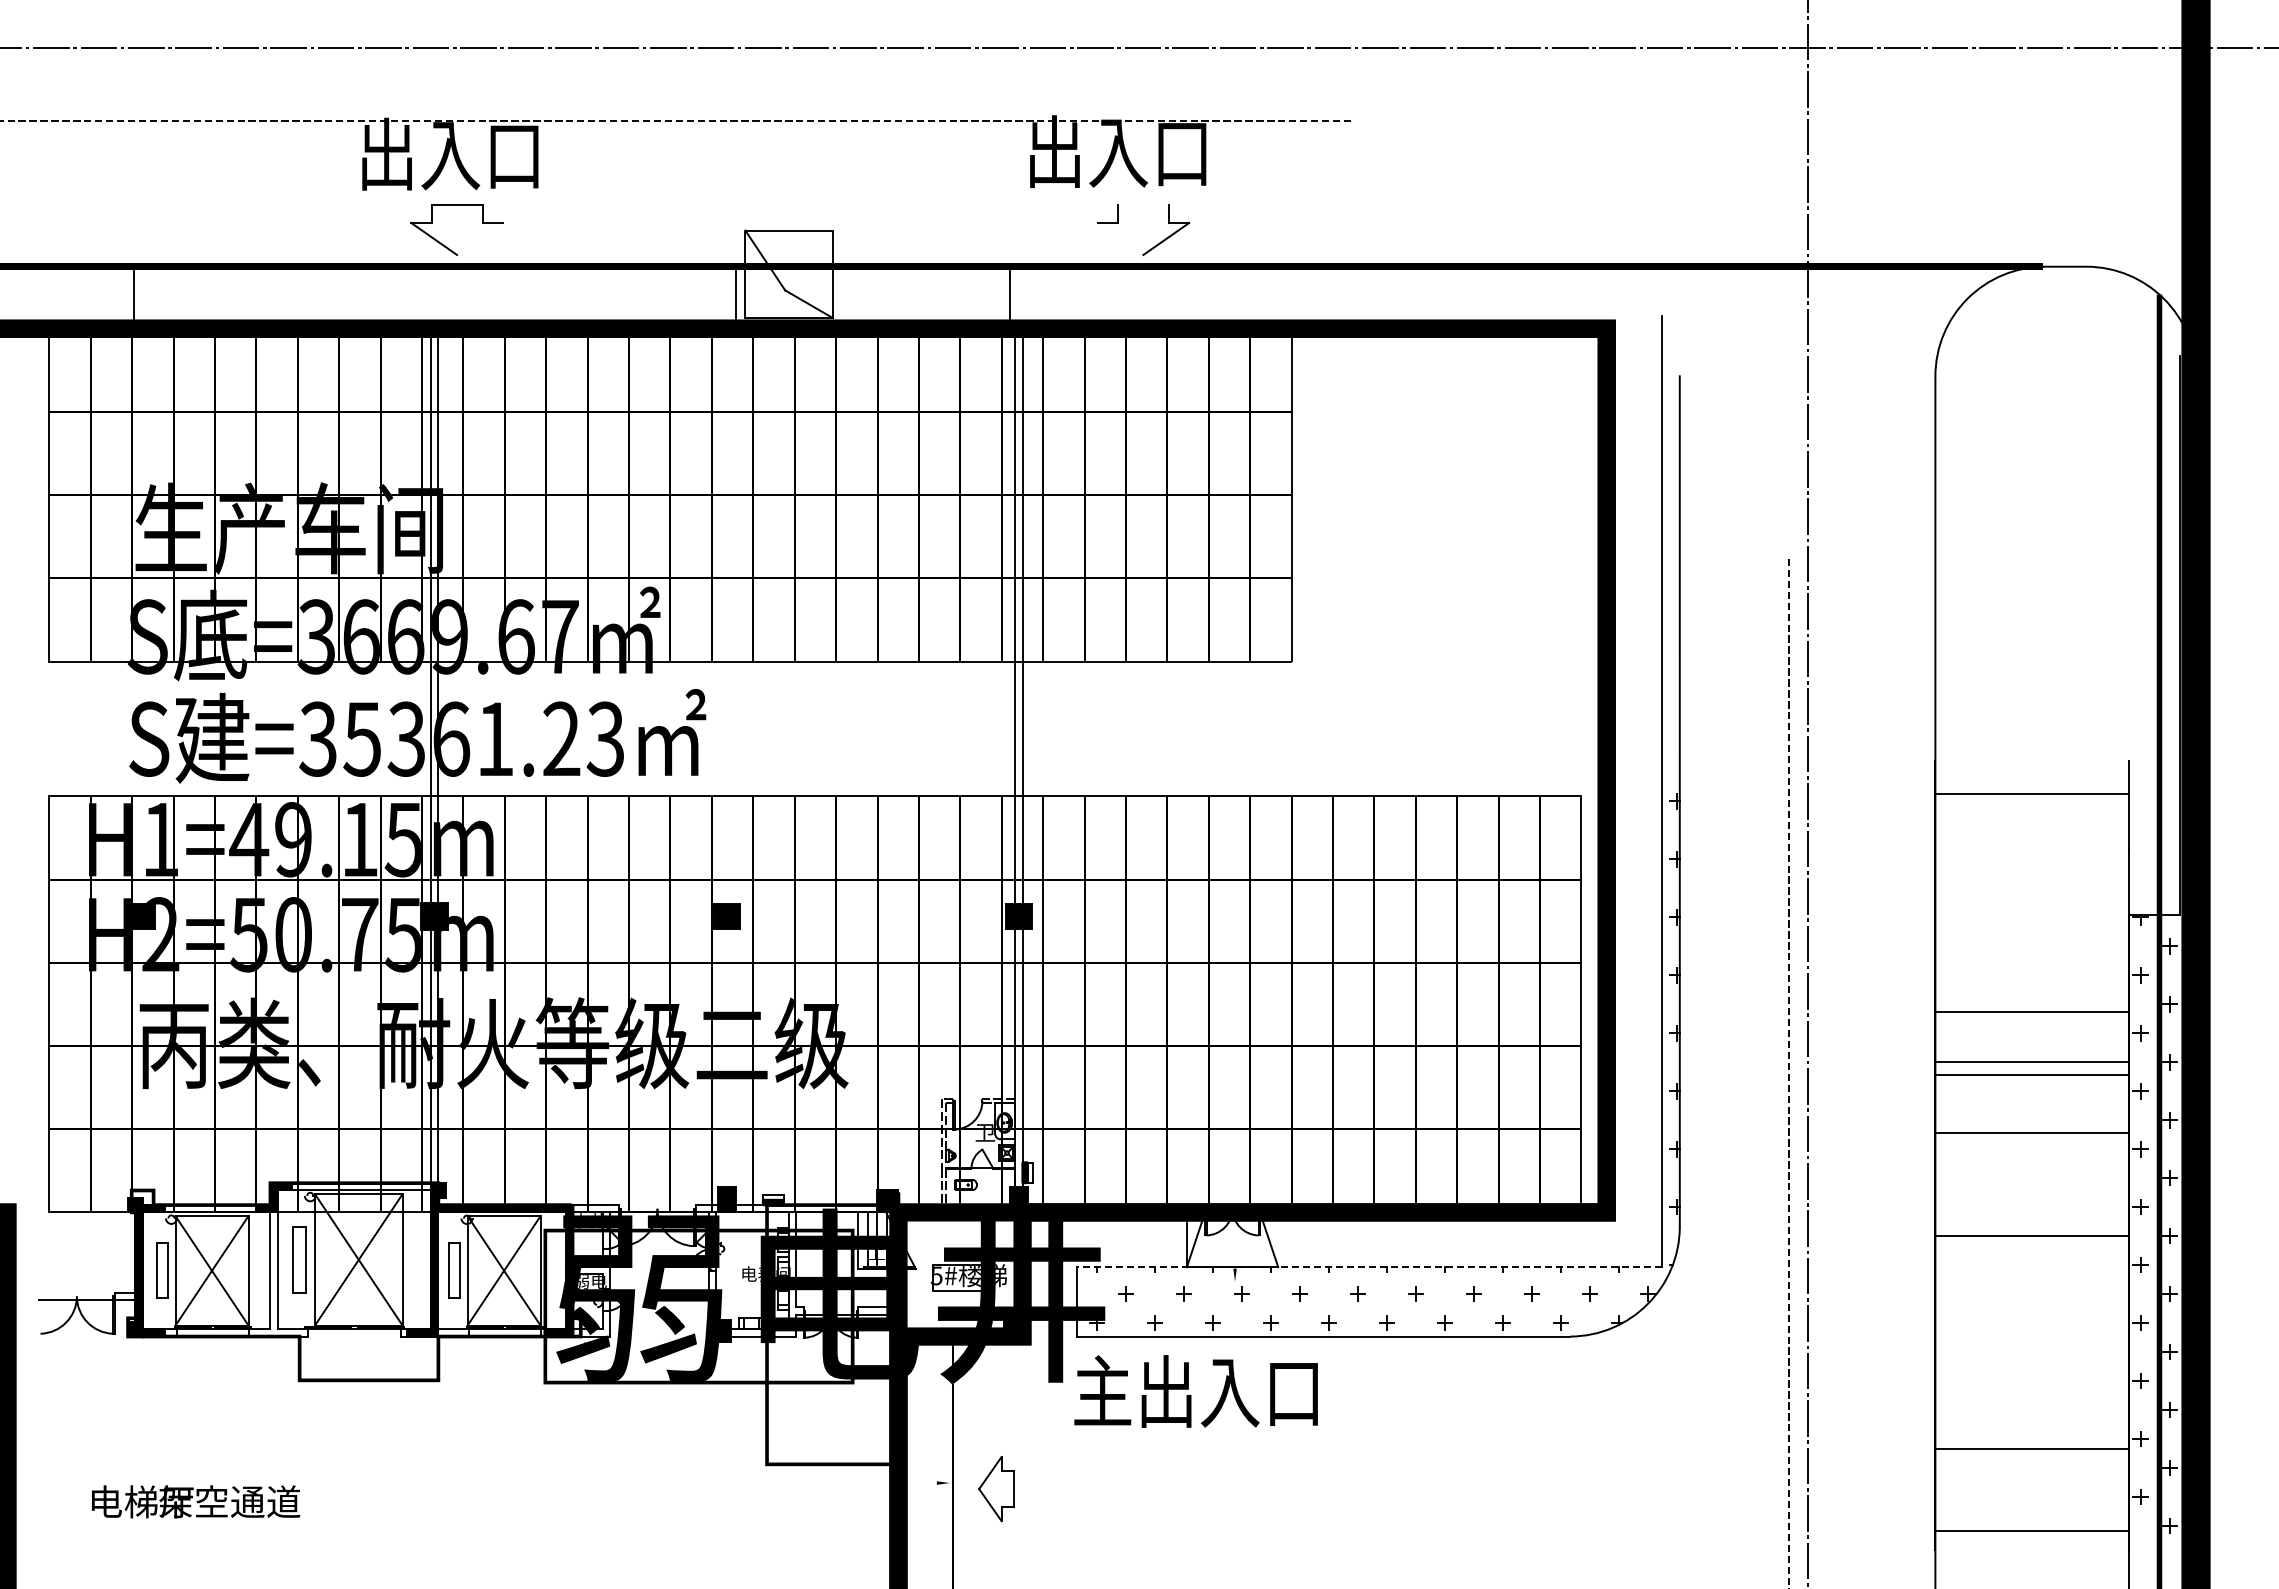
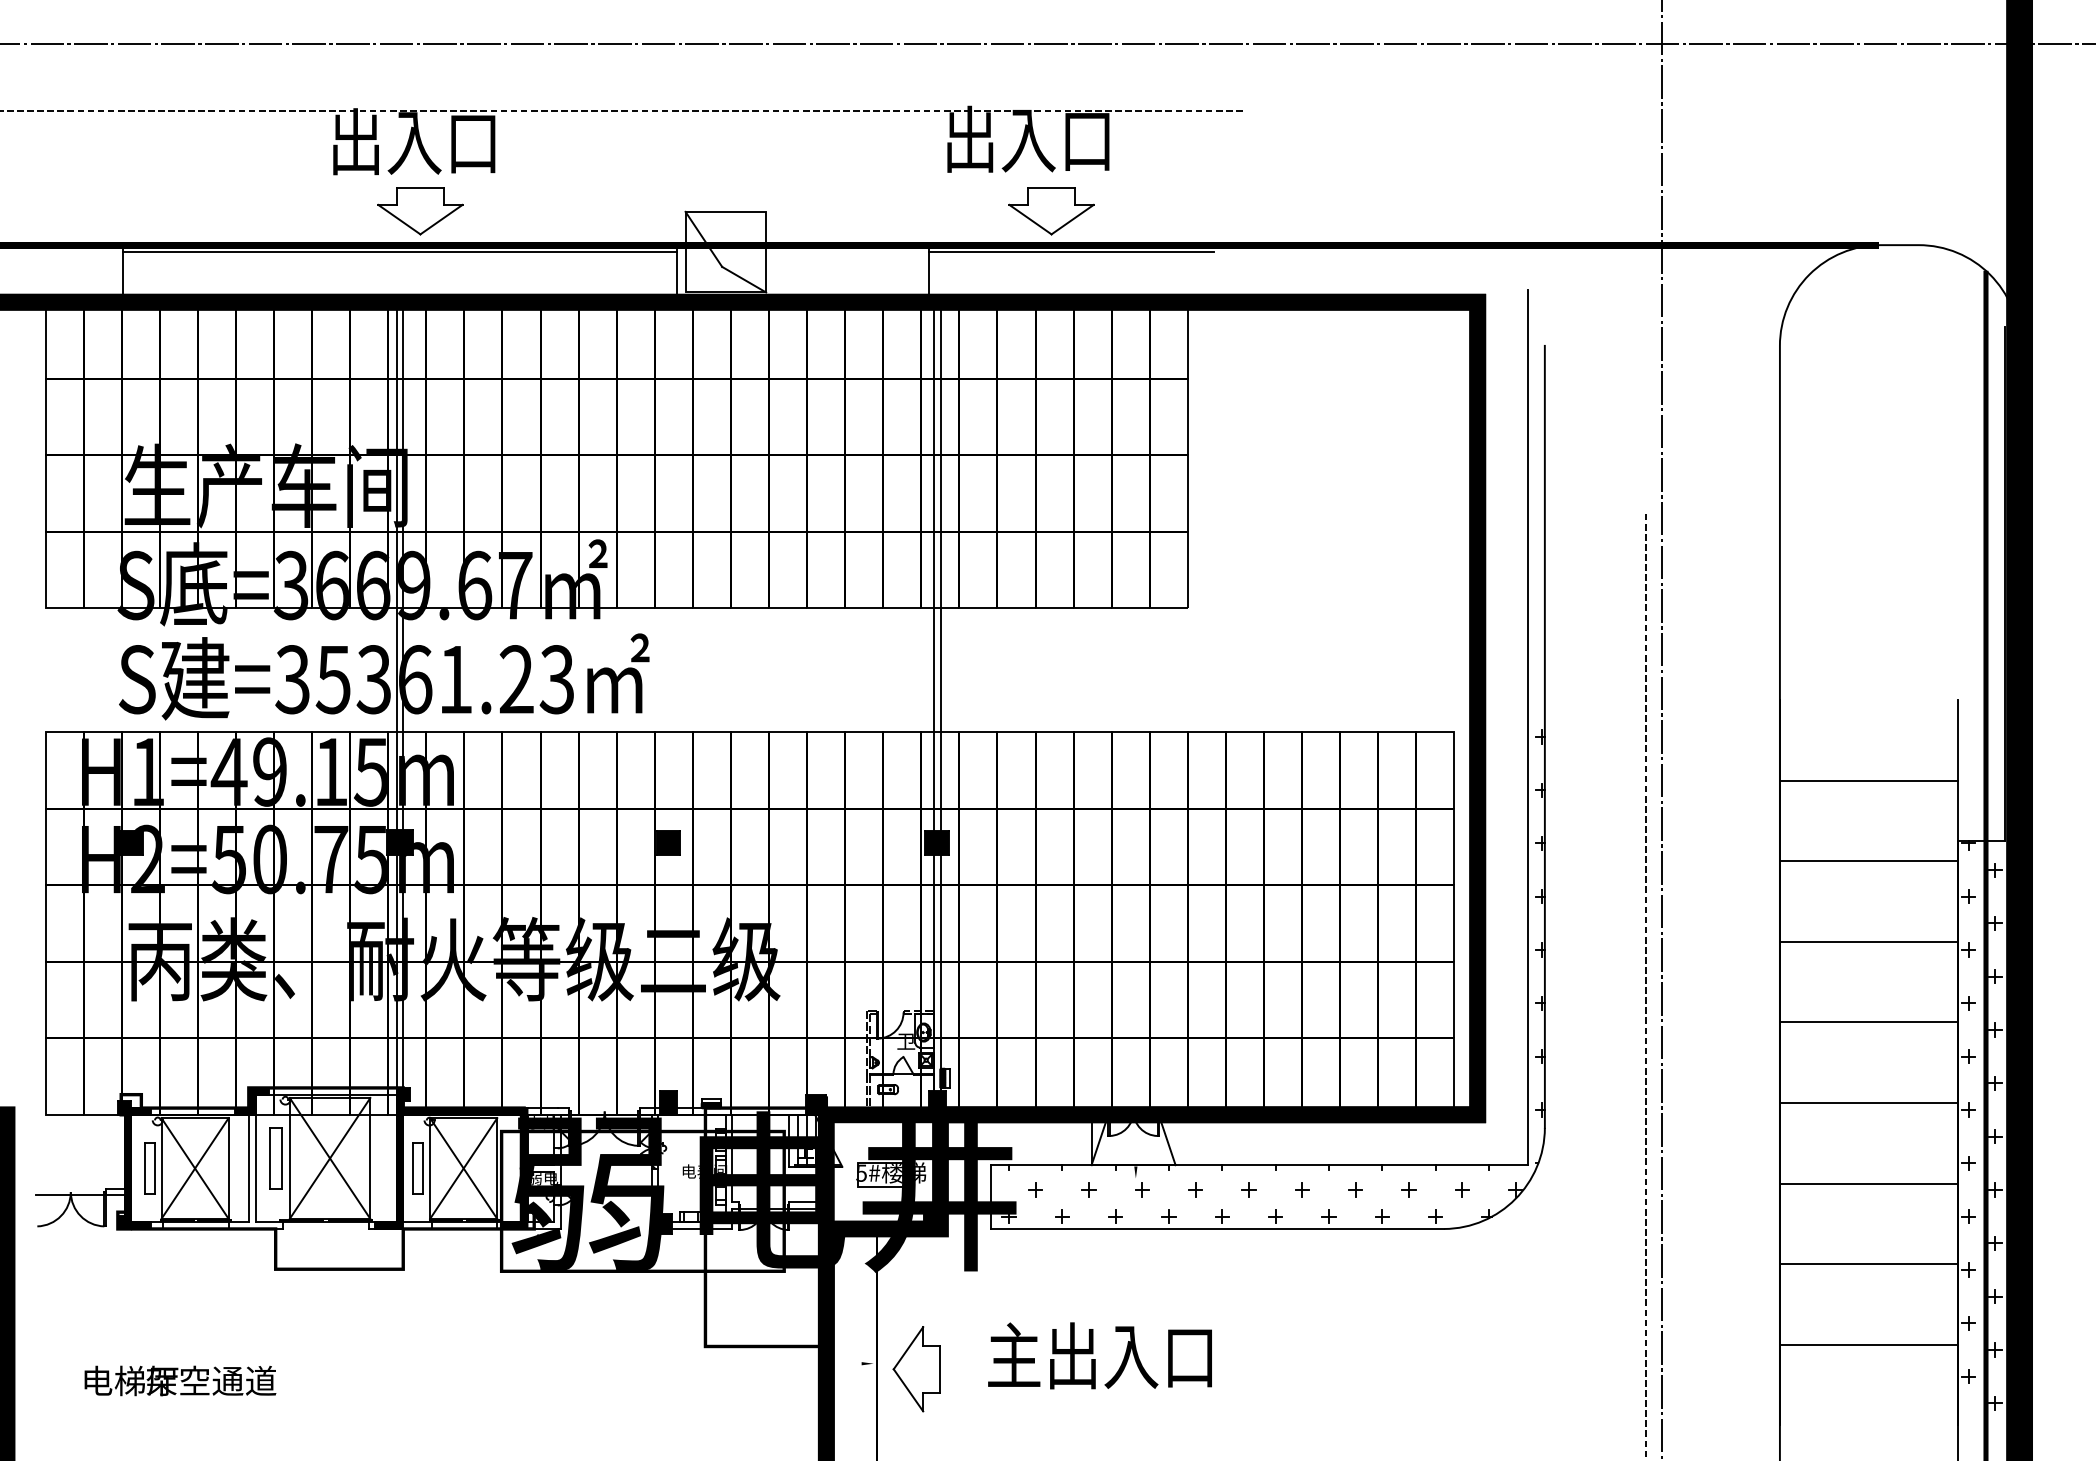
line: (1142, 204) -> (1050, 187), added
line: (479, 238) -> (441, 219), added
line: (1120, 238) -> (1030, 219), added
line: (434, 274) -> (399, 252), added
line: (1164, 274) -> (1070, 252), added
line: (2031, 794) -> (1868, 781), moved
line: (2031, 1011) -> (1868, 861), moved
line: (2031, 1061) -> (1868, 1022), moved
line: (2031, 1075) -> (1868, 942), moved
line: (2031, 1132) -> (1868, 1102), moved
line: (2031, 1236) -> (1868, 1183), moved
line: (1369, 1267) -> (1259, 1165), dashed -> solid
text: (1195, 1391) -> (1099, 1355), moved
line: (2031, 1448) -> (1868, 1263), moved
part: (996, 1488) -> (916, 1368), size x1.43
line: (2031, 1531) -> (1868, 1344), moved

